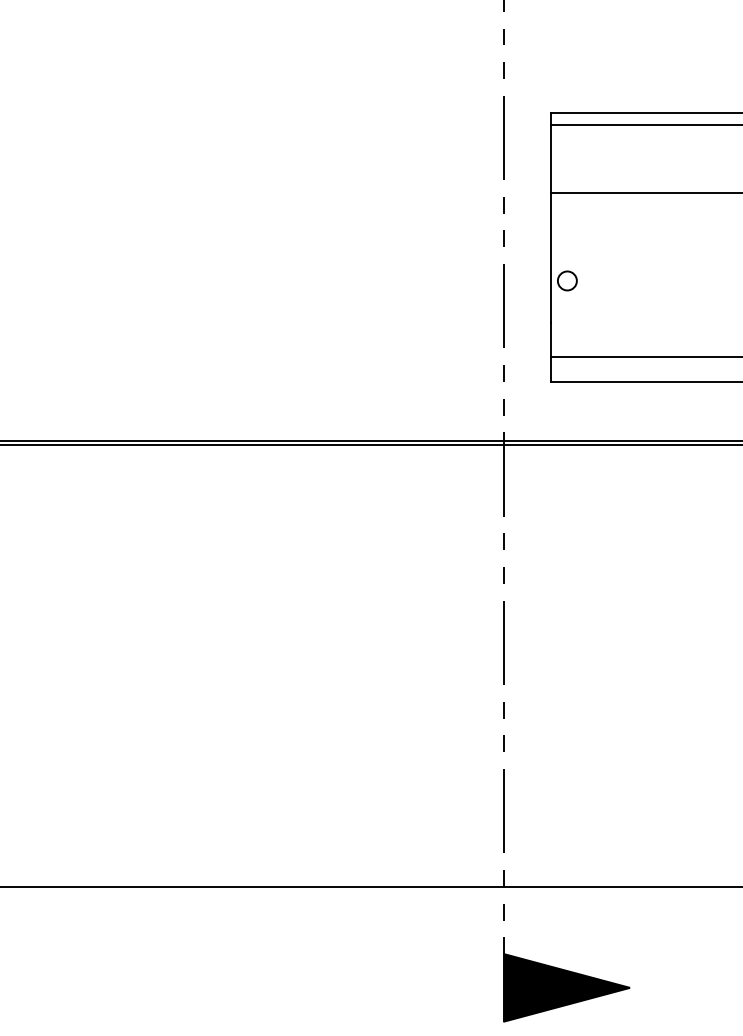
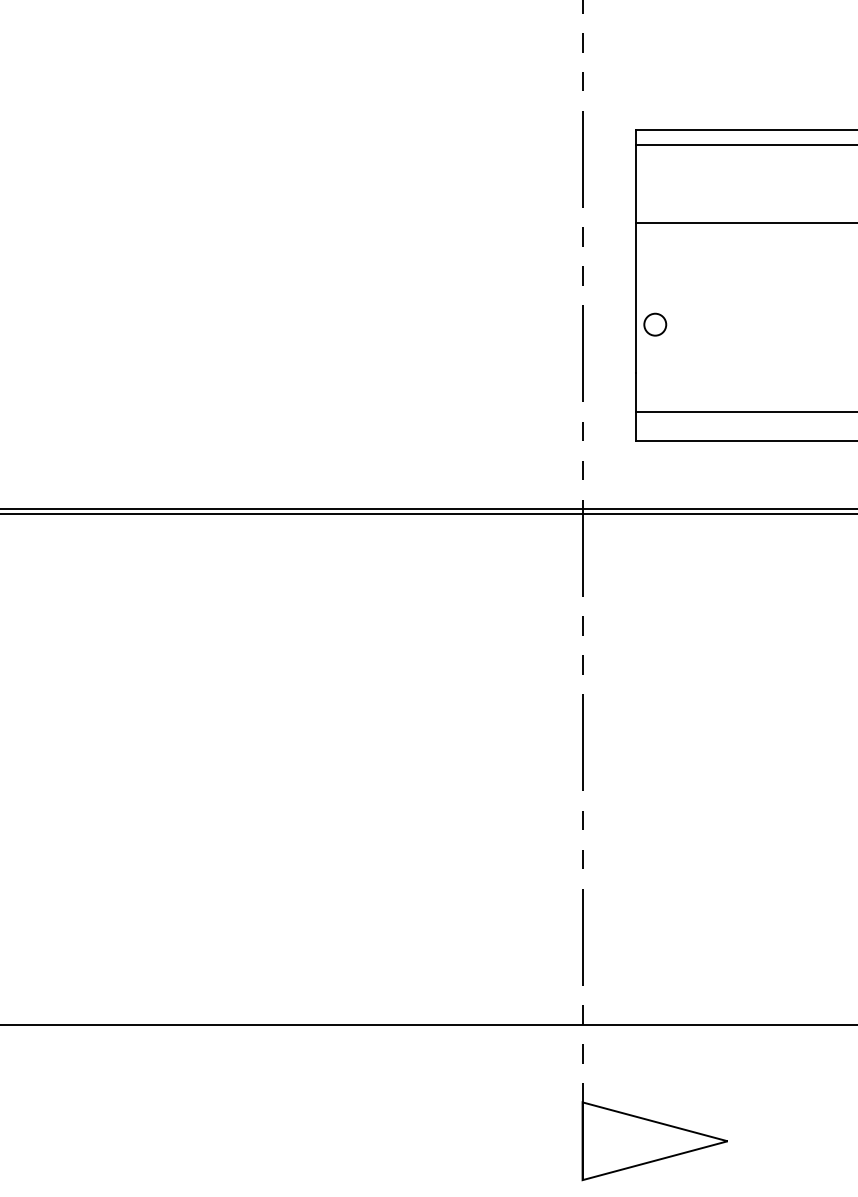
fill: (566, 988) -> (654, 1141), removed

